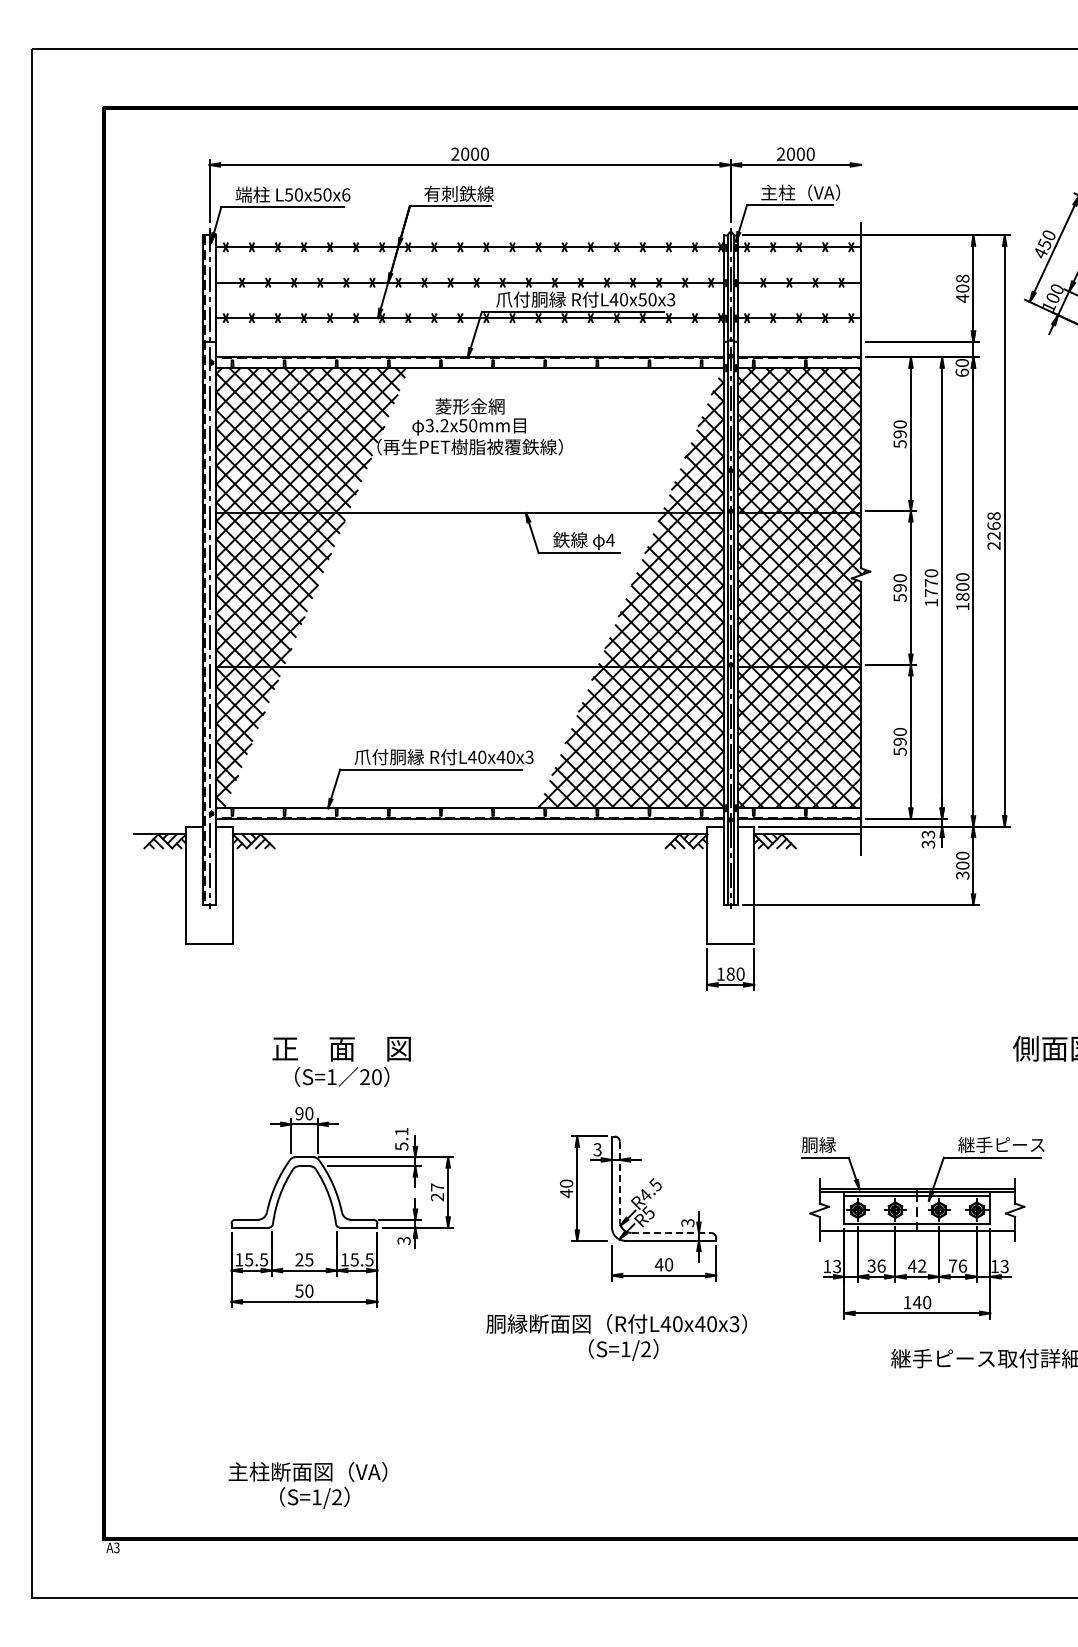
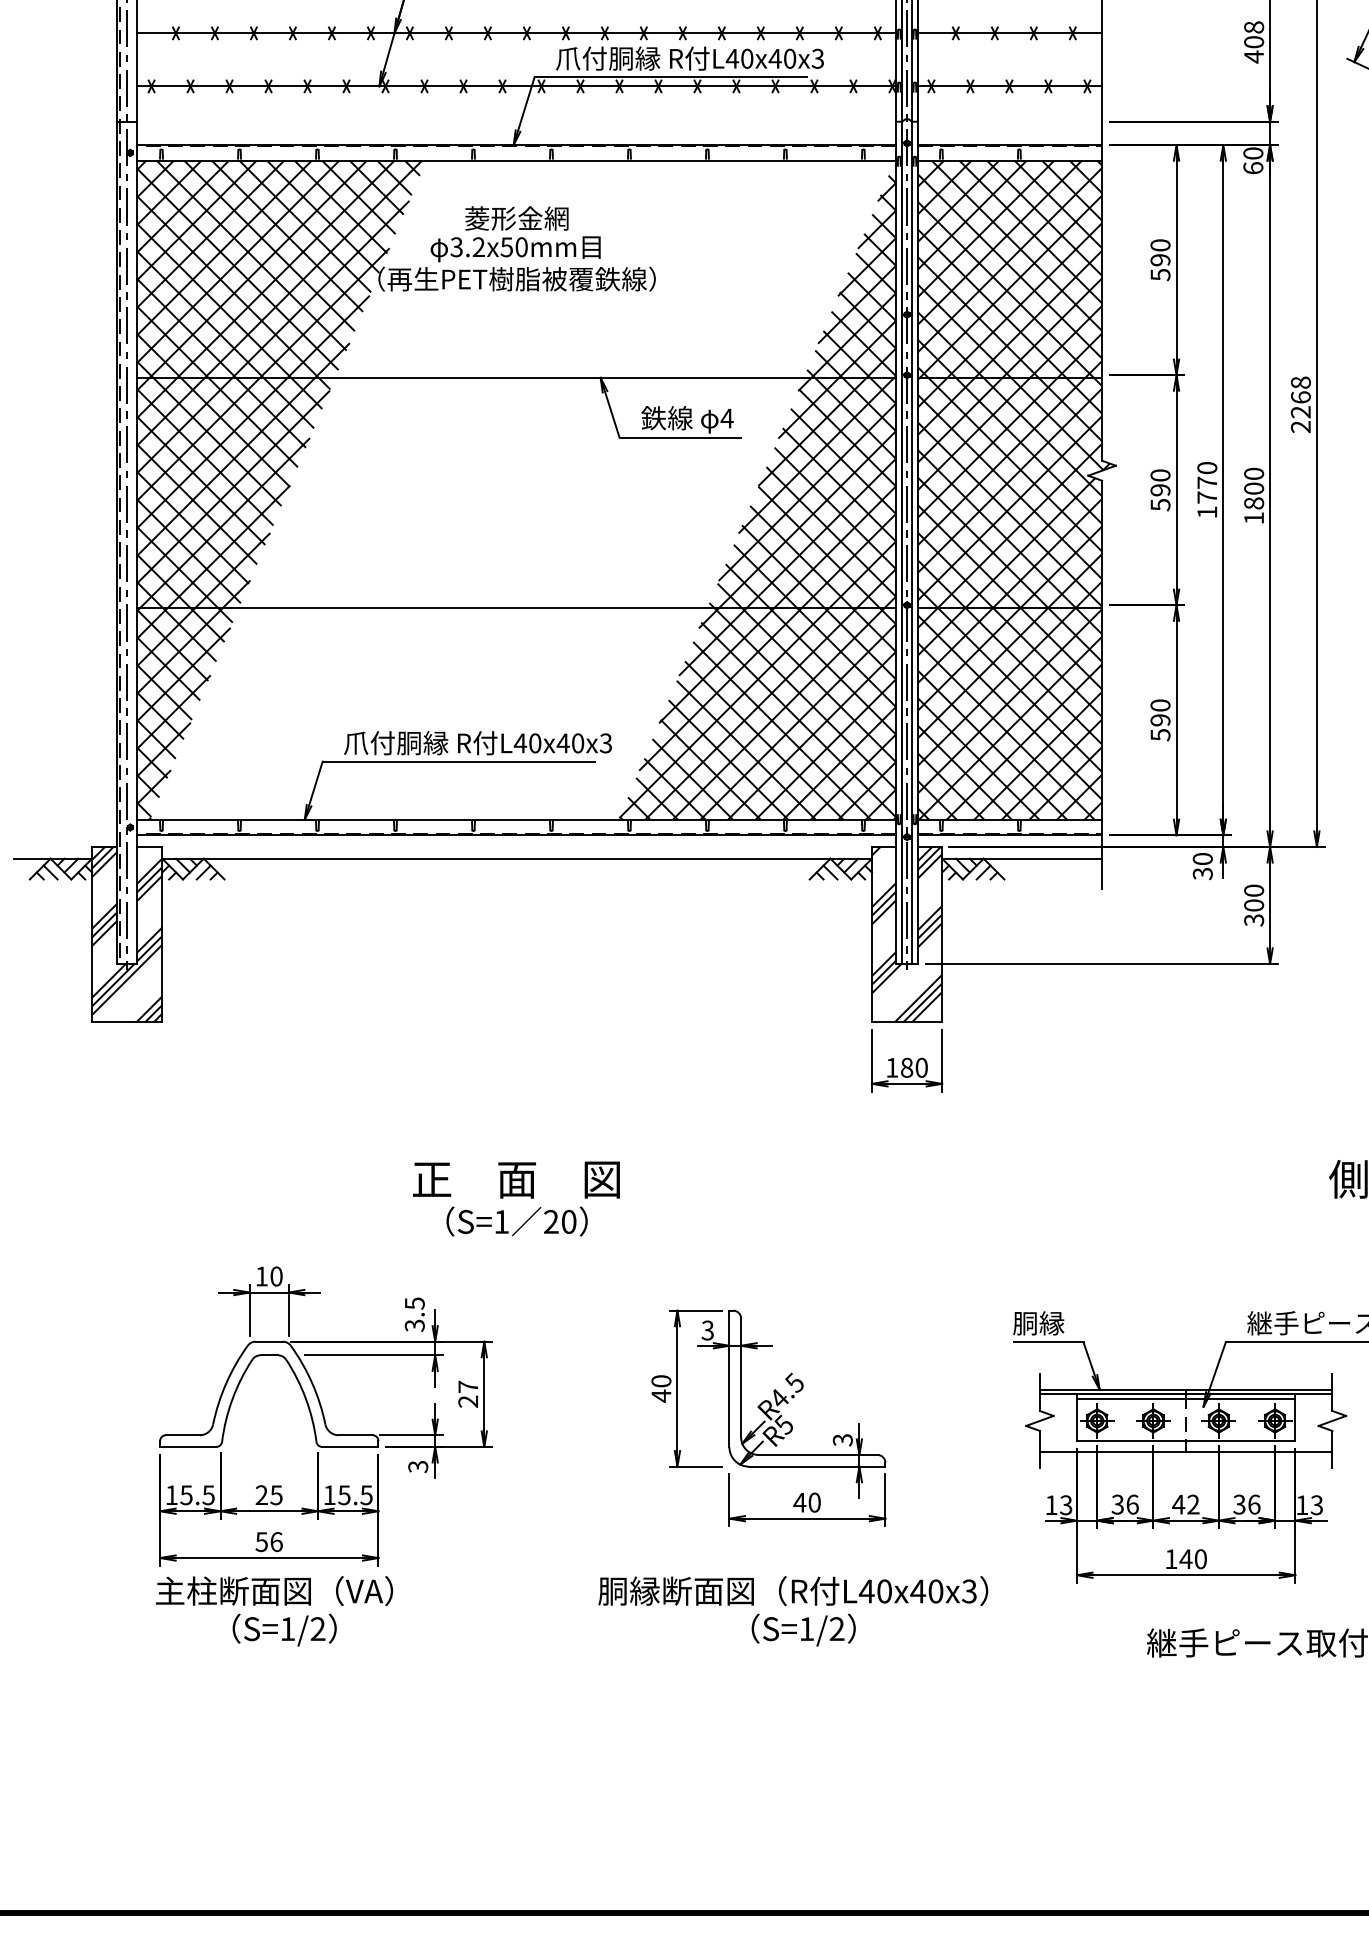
text: (642, 299) -> (774, 58), L40x50x3 -> L40x40x3
text: (928, 834) -> (1202, 858), 33 -> 30
hatch: (209, 884) -> (127, 933), added
hatch: (730, 884) -> (906, 933), added
text: (341, 1061) -> (516, 1198), moved
text: (299, 1113) -> (261, 1276), 90 -> 10
text: (401, 1138) -> (414, 1313), 5.1 -> 3.5
line: (619, 1181) -> (740, 1378), dashed -> solid
line: (671, 1232) -> (818, 1454), dashed -> solid
text: (953, 1265) -> (1240, 1503), 76 -> 36
text: (309, 1290) -> (276, 1541), 50 -> 56
text: (616, 1337) -> (792, 1611), moved
text: (307, 1485) -> (273, 1611), moved

